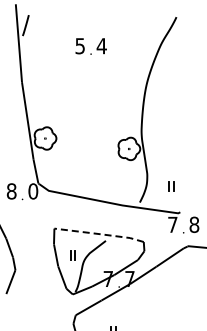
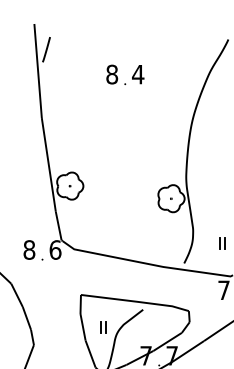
text: (80, 46) -> (112, 74), 5 -> 8
text: (33, 191) -> (55, 250), 0 -> 6
line: (100, 234) -> (136, 302), dashed -> solid

